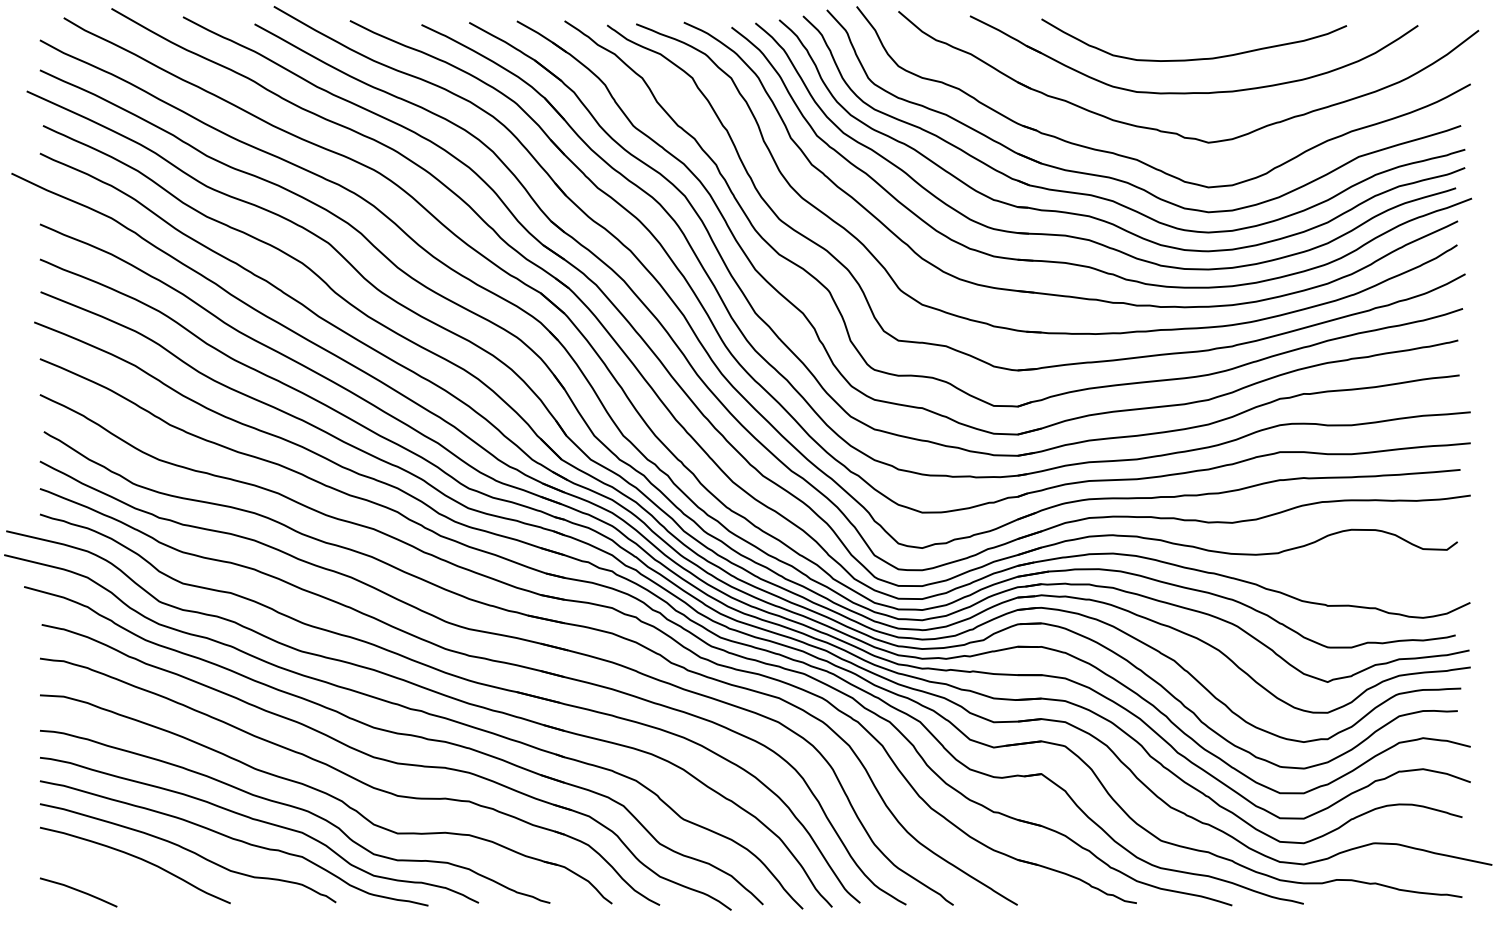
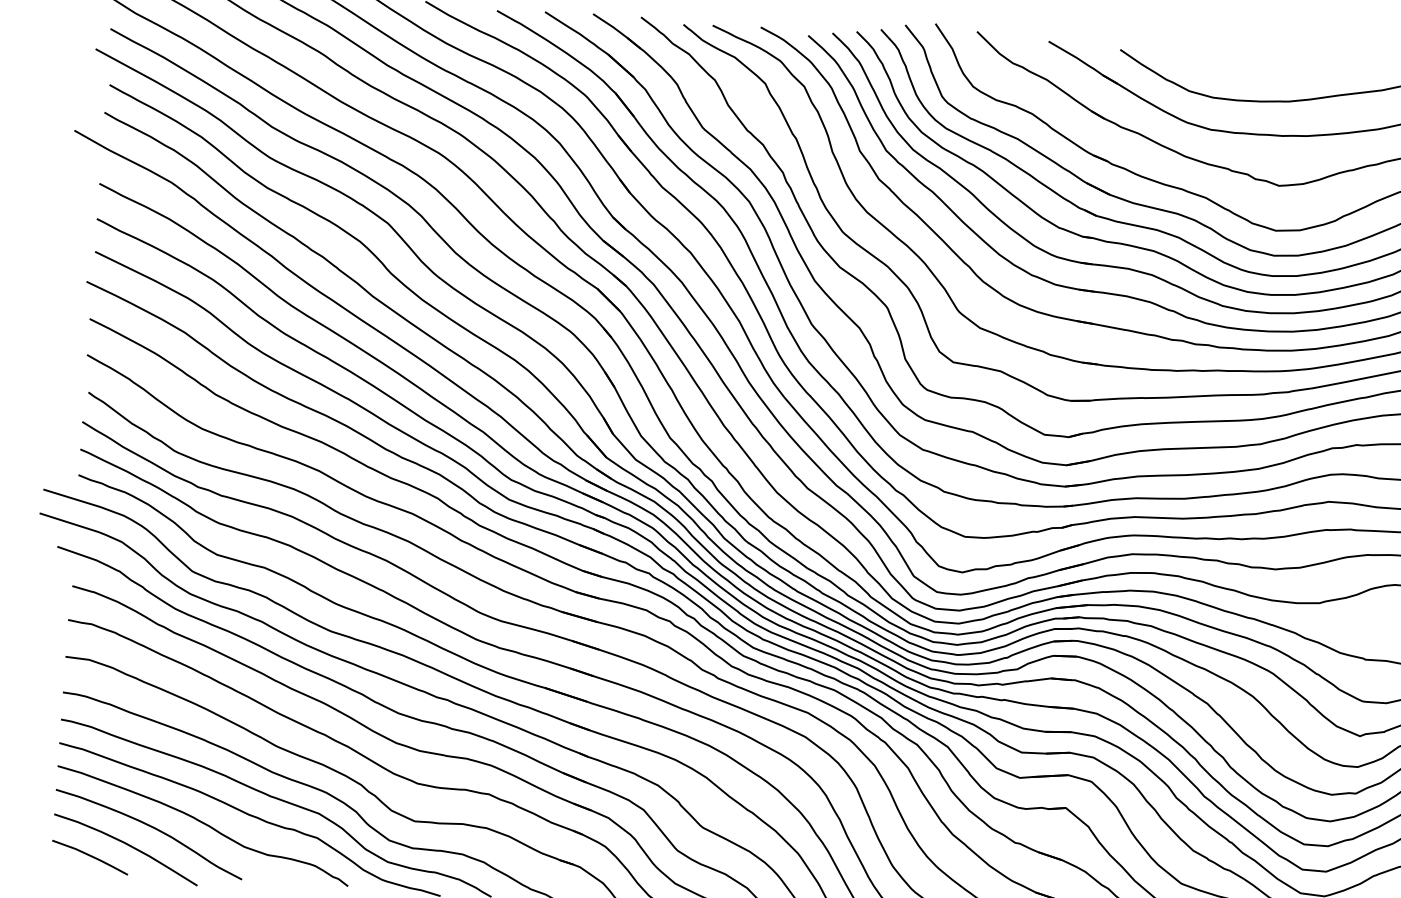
curve: (115, 878) -> (128, 846), added

